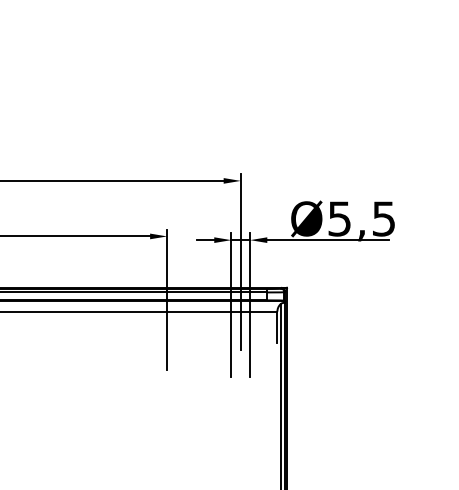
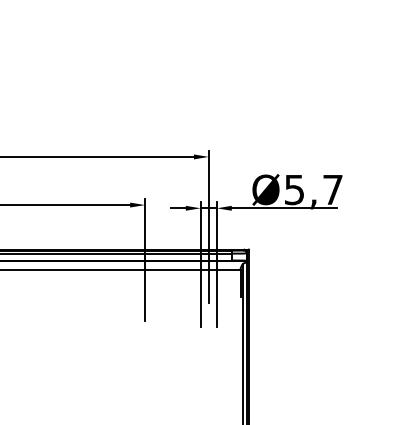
text: (383, 218) -> (332, 189), Ø5,5 -> Ø5,7

